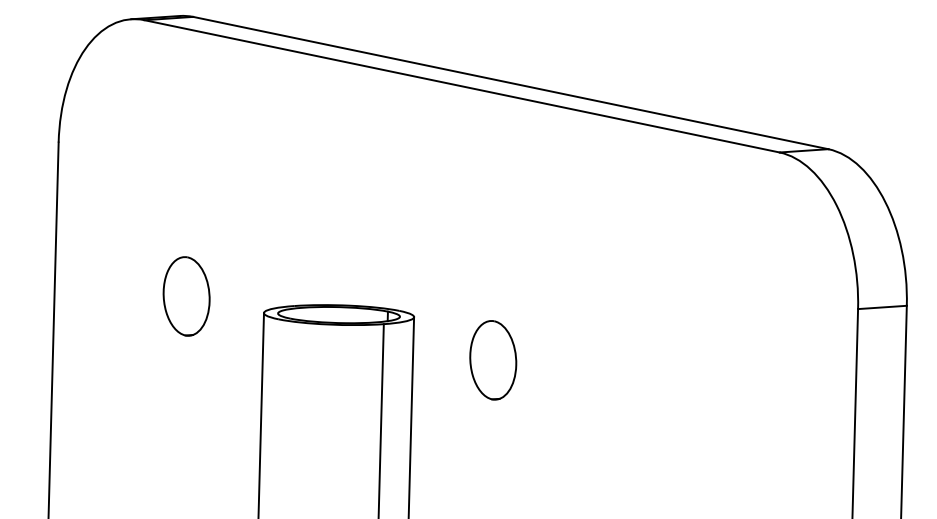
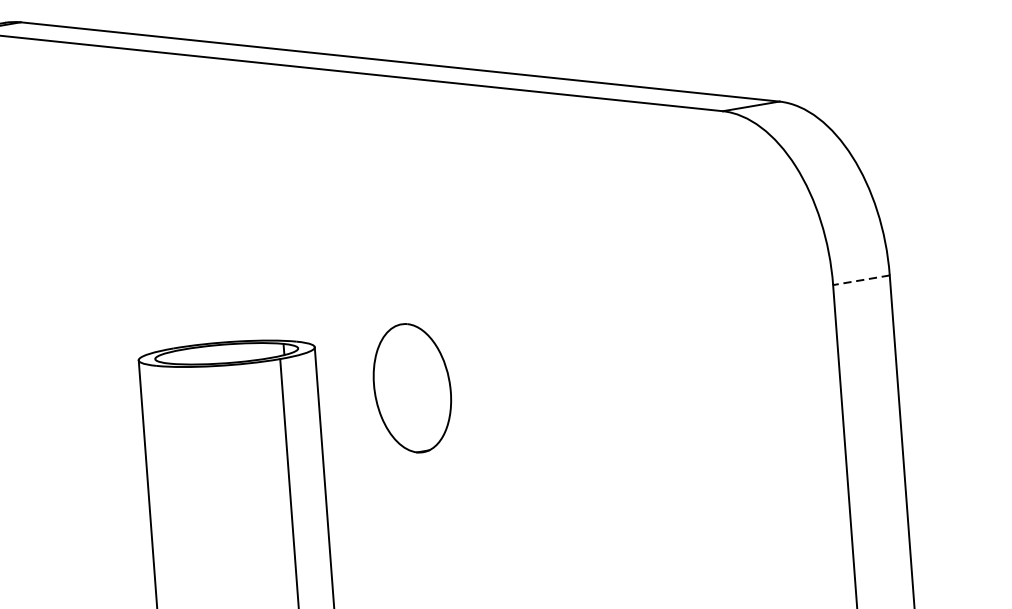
part: (186, 296) -> (46, 350), removed
line: (881, 307) -> (860, 280), solid -> dashed
part: (493, 360) -> (412, 388), size x1.4

